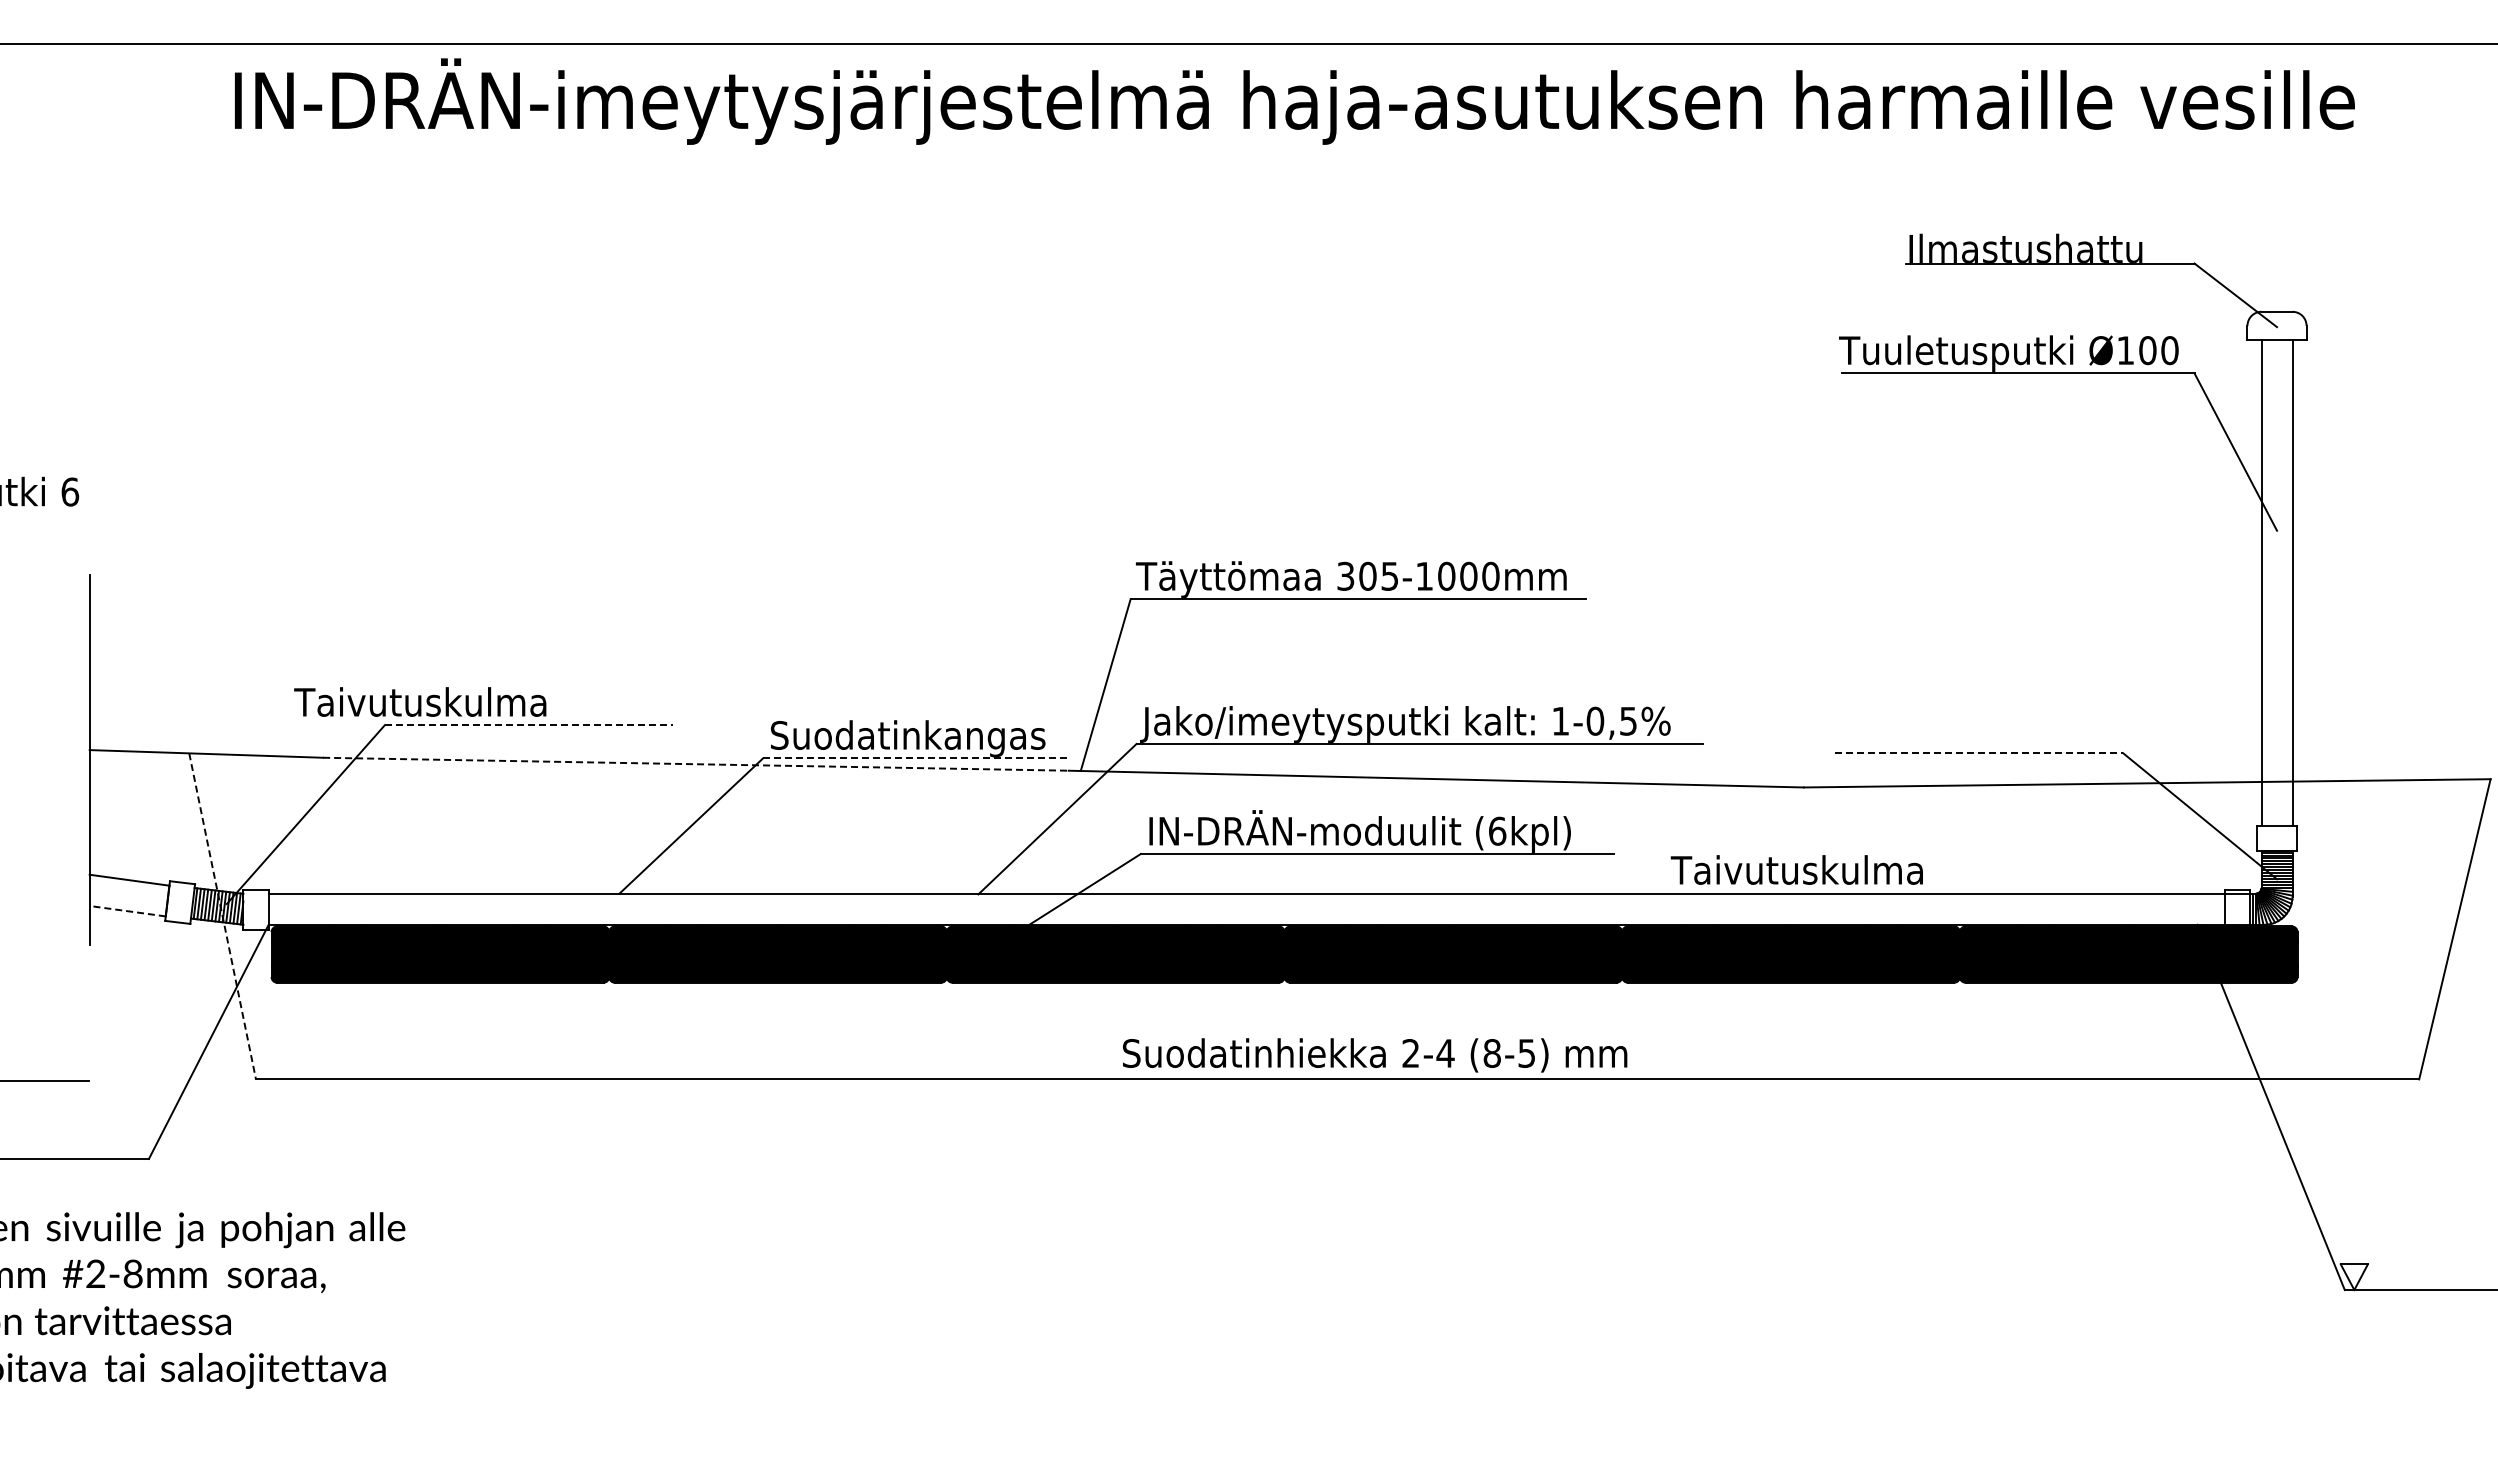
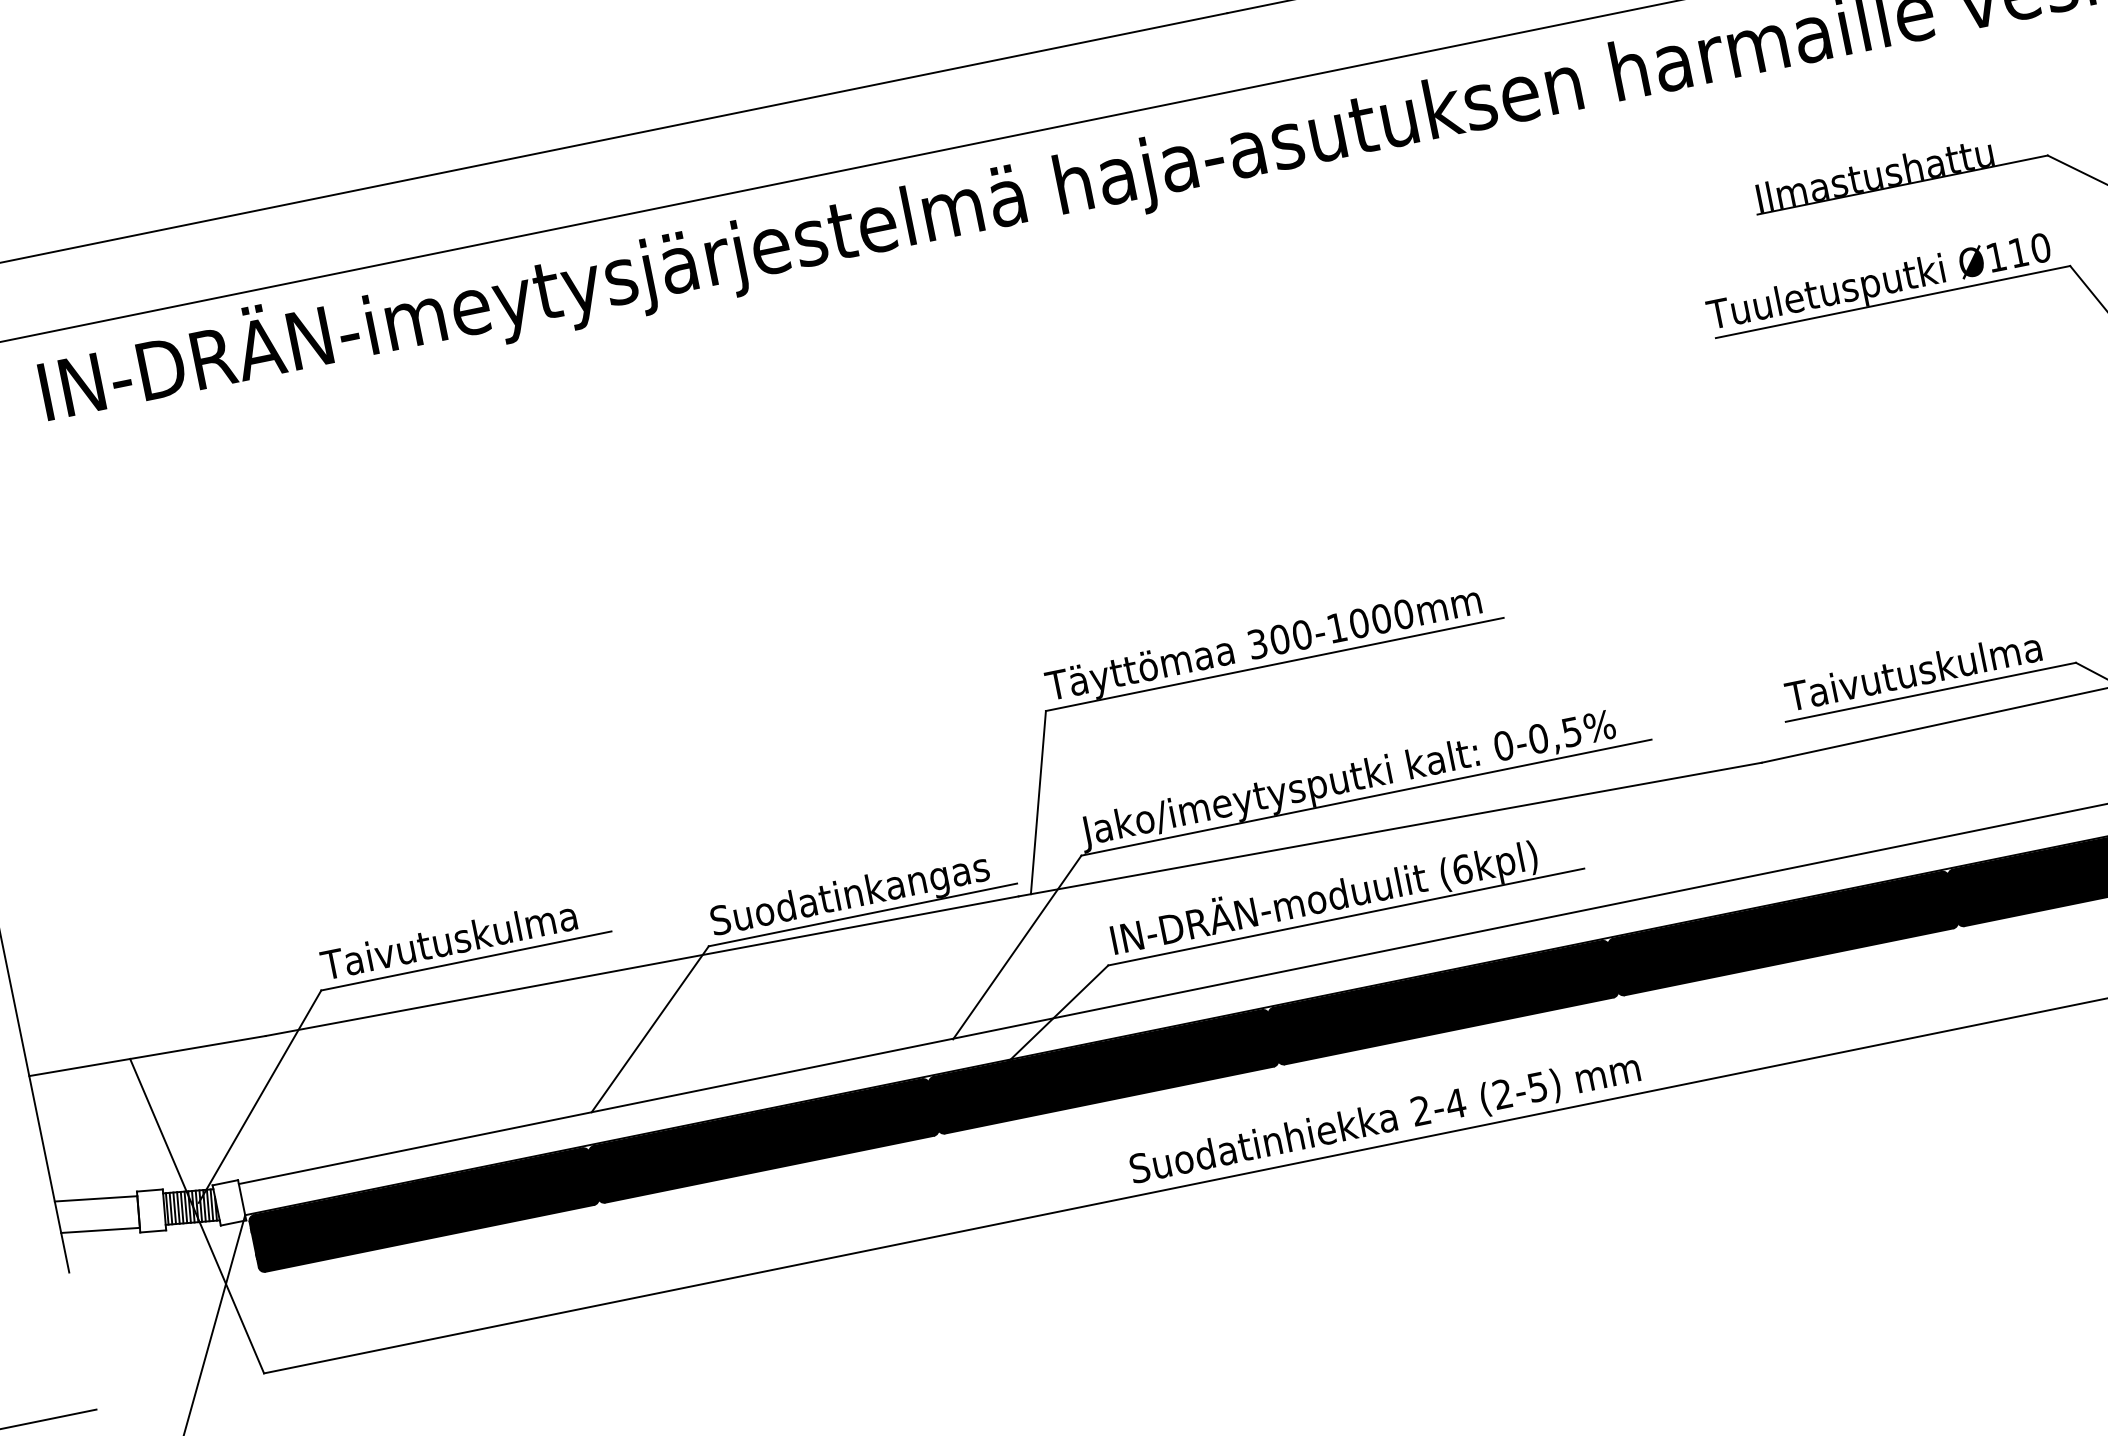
text: (2147, 350) -> (2018, 252), Ø100 -> Ø110
text: (1389, 575) -> (1301, 634), 305-1000mm -> 300-1000mm
text: (420, 701) -> (448, 939), moved
text: (1560, 720) -> (1503, 745), 1-0,5% -> 0-0,5%
line: (529, 725) -> (466, 961), dashed -> solid
line: (1979, 753) -> (1931, 692), dashed -> solid
line: (916, 758) -> (863, 915), dashed -> solid
line: (695, 764) -> (641, 966), dashed -> solid
text: (1796, 869) -> (1912, 671), moved
line: (127, 911) -> (100, 1230), dashed -> solid
line: (222, 916) -> (197, 1216), dashed -> solid
text: (1491, 1053) -> (1502, 1094), (8-5) -> (2-5)

